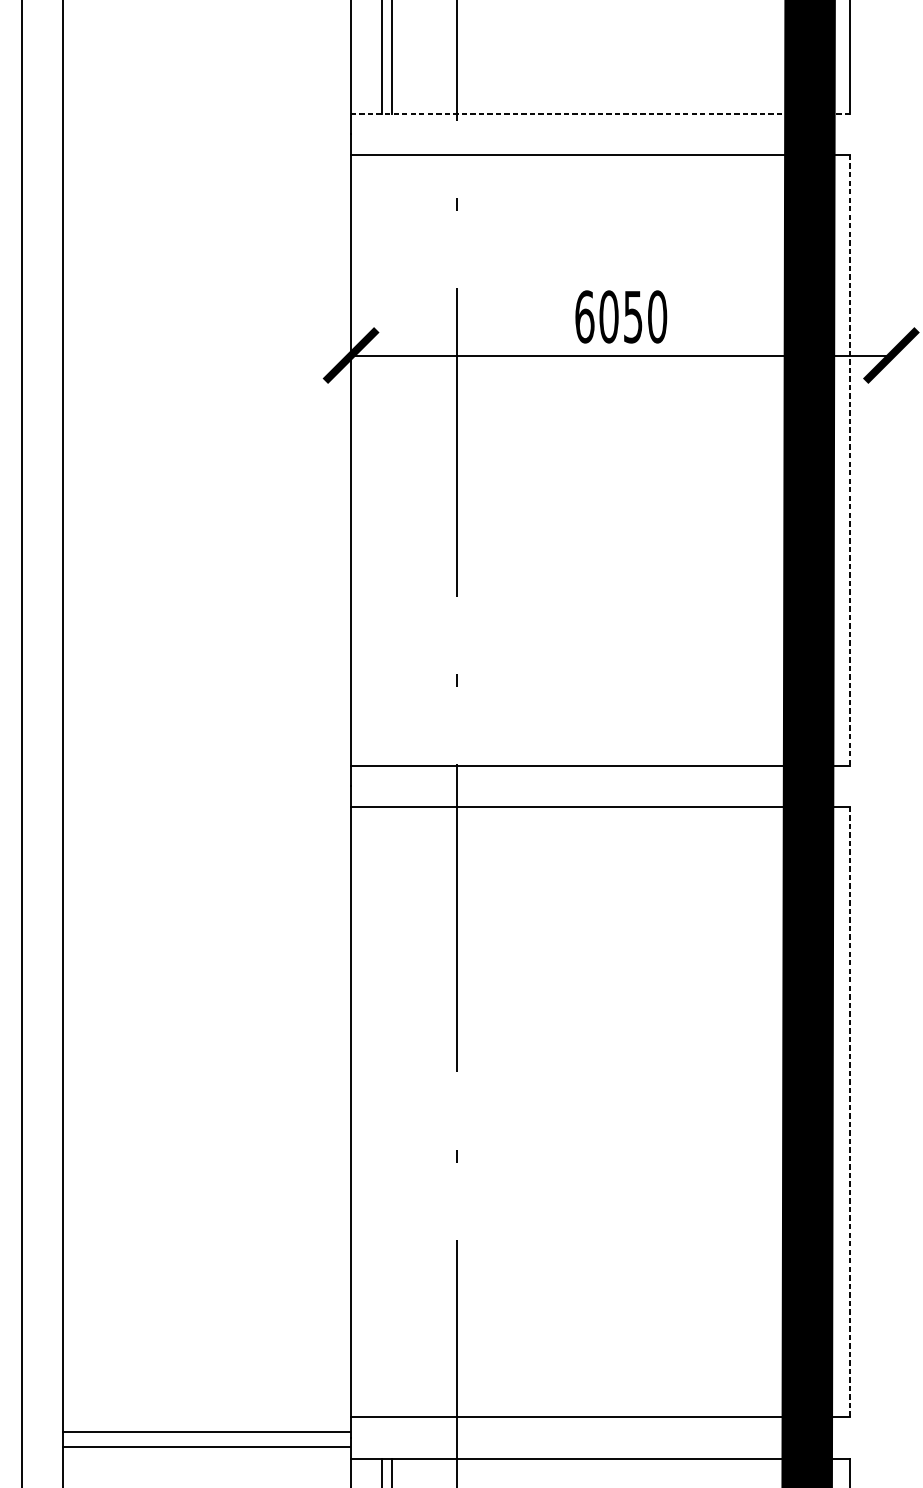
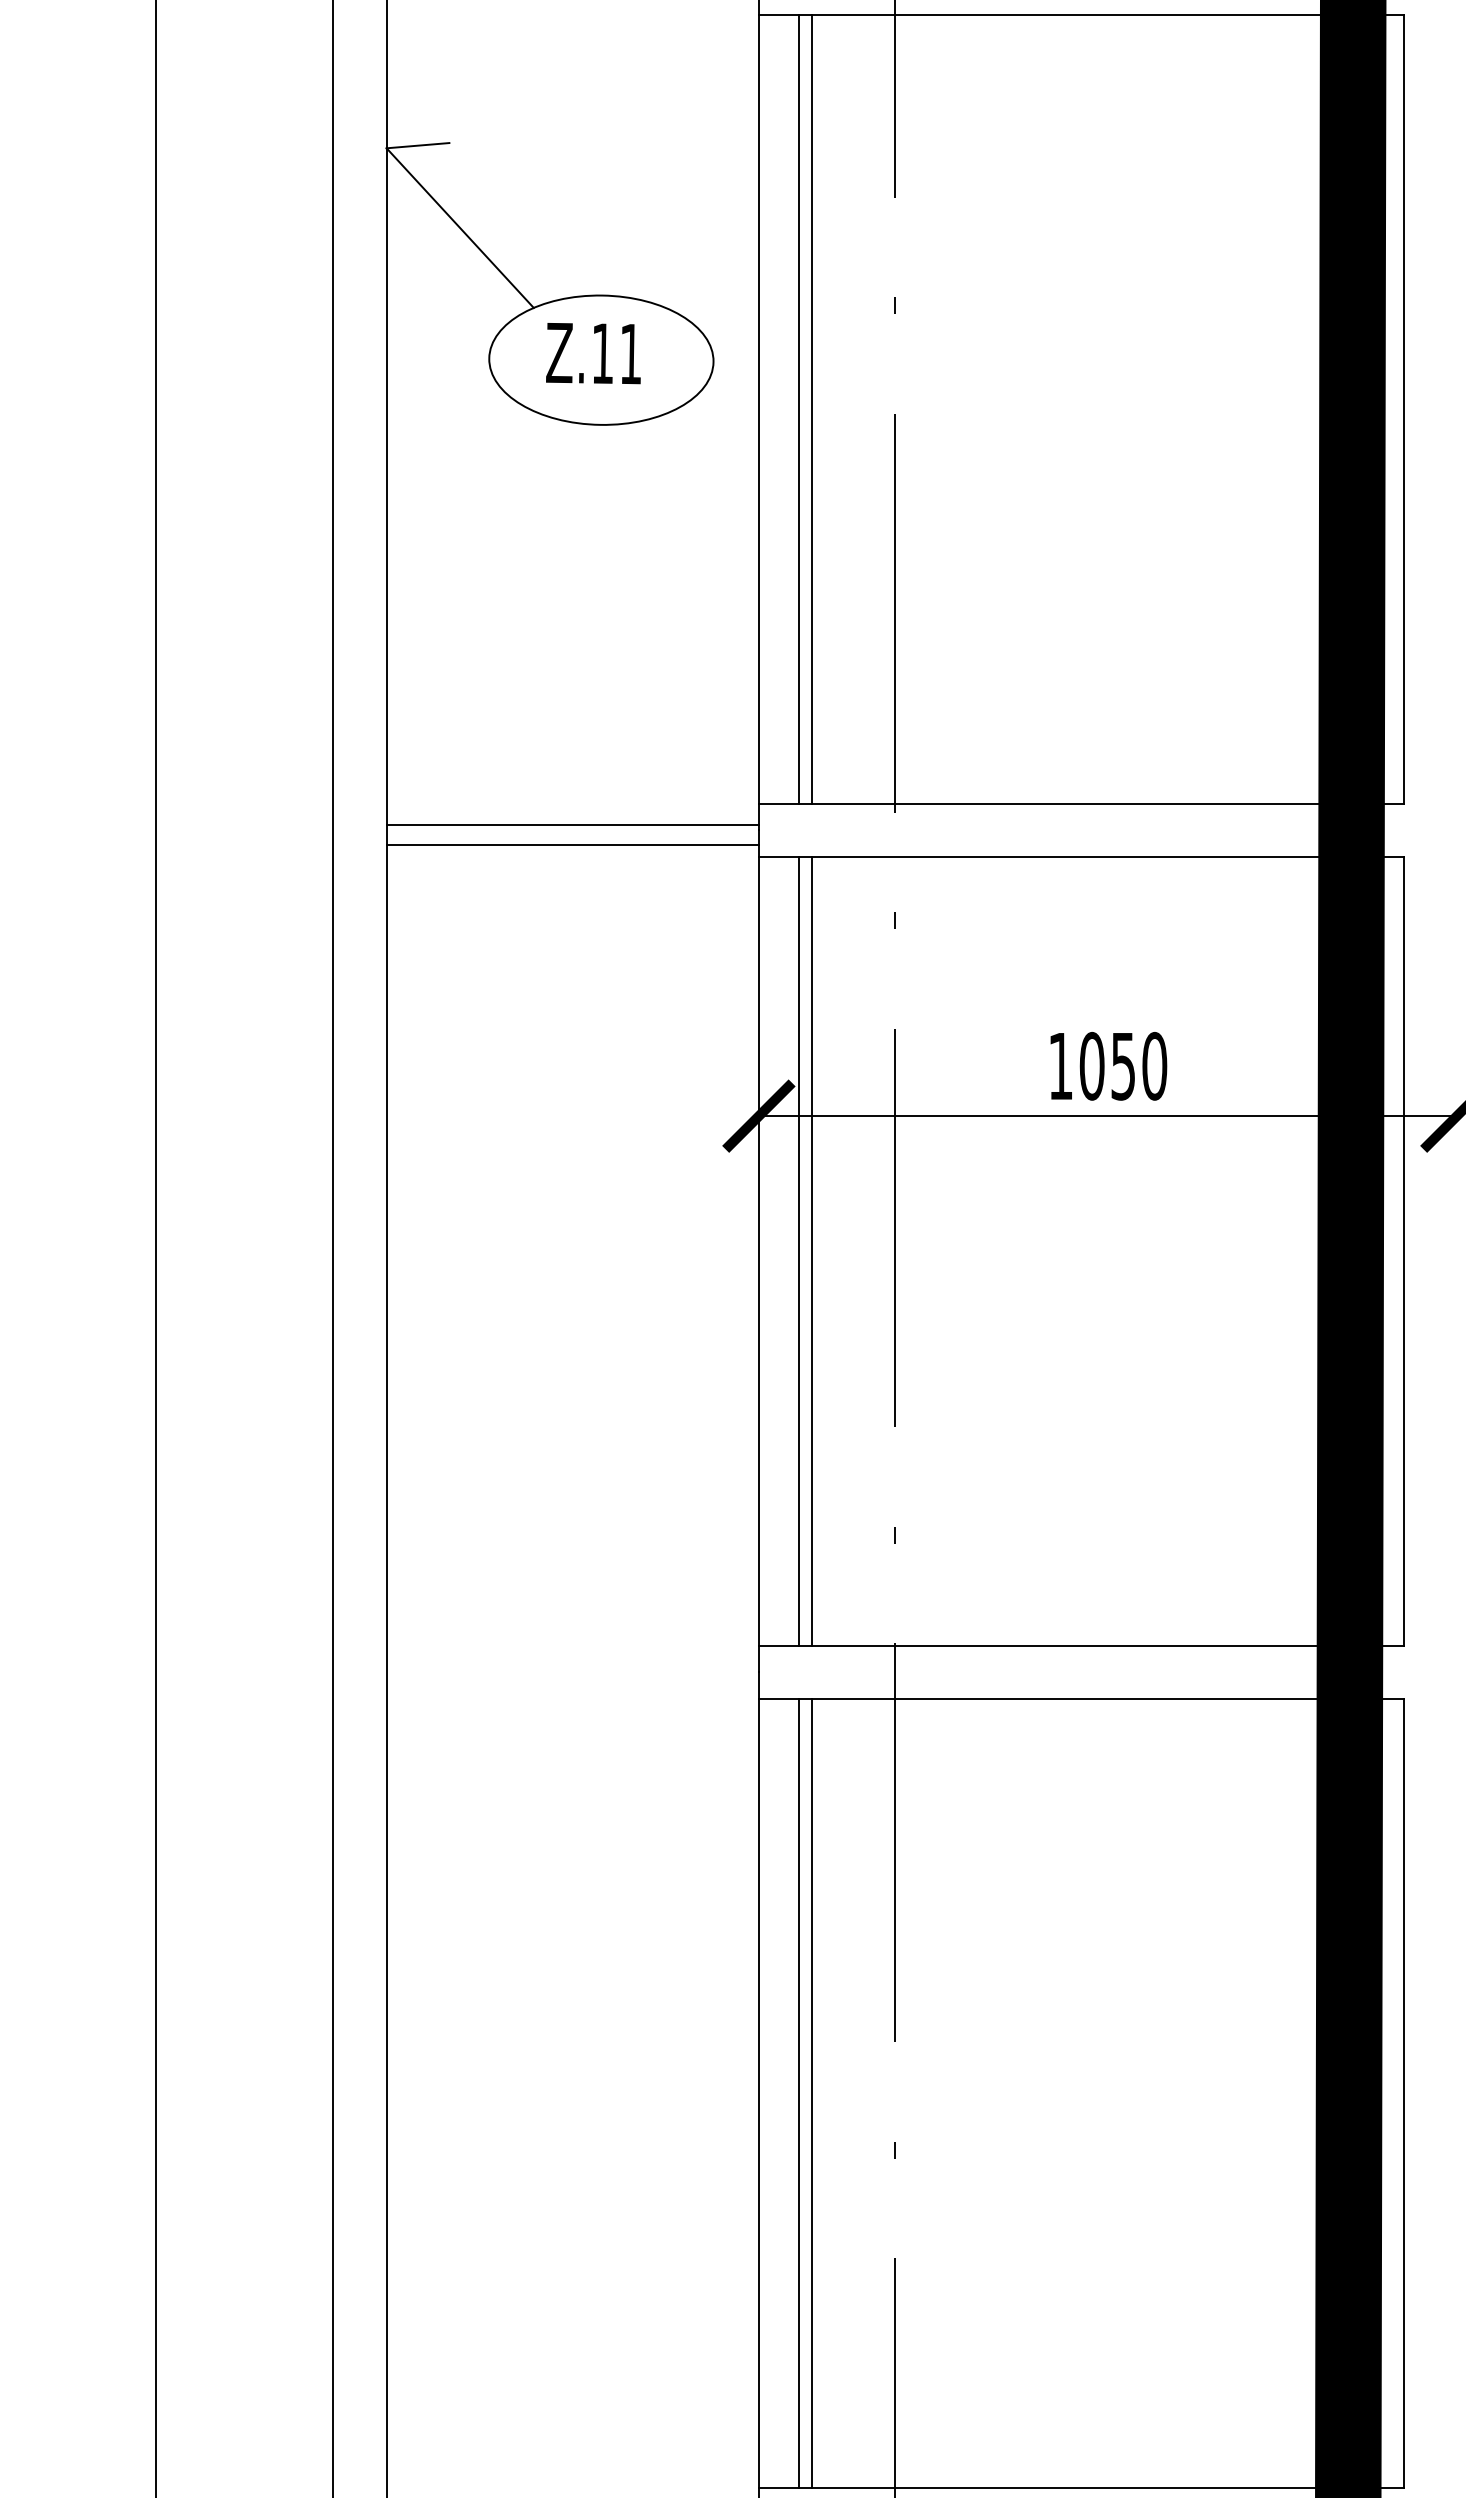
line: (600, 113) -> (1080, 803), dashed -> solid
line: (206, 129) -> (572, 824), added
line: (206, 145) -> (572, 844), added
text: (584, 316) -> (1060, 1065), 6050 -> 1050
line: (381, 460) -> (798, 1251), added
line: (392, 460) -> (812, 1251), added
line: (850, 460) -> (1403, 1251), dashed -> solid
line: (381, 1112) -> (798, 2093), added
line: (392, 1112) -> (812, 2093), added
line: (850, 1112) -> (1403, 2093), dashed -> solid

